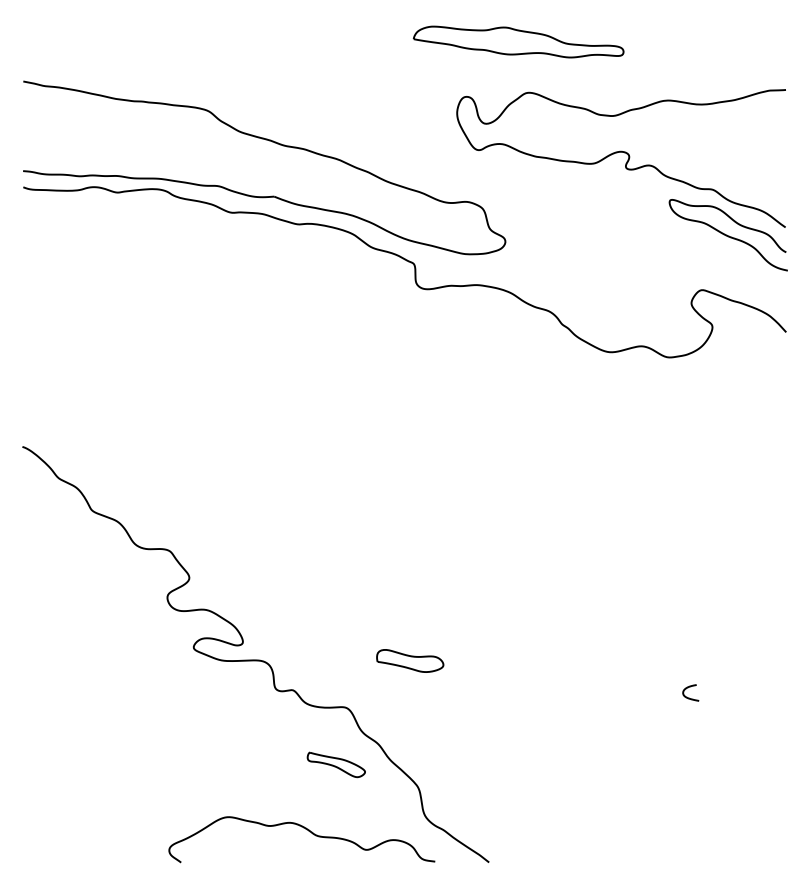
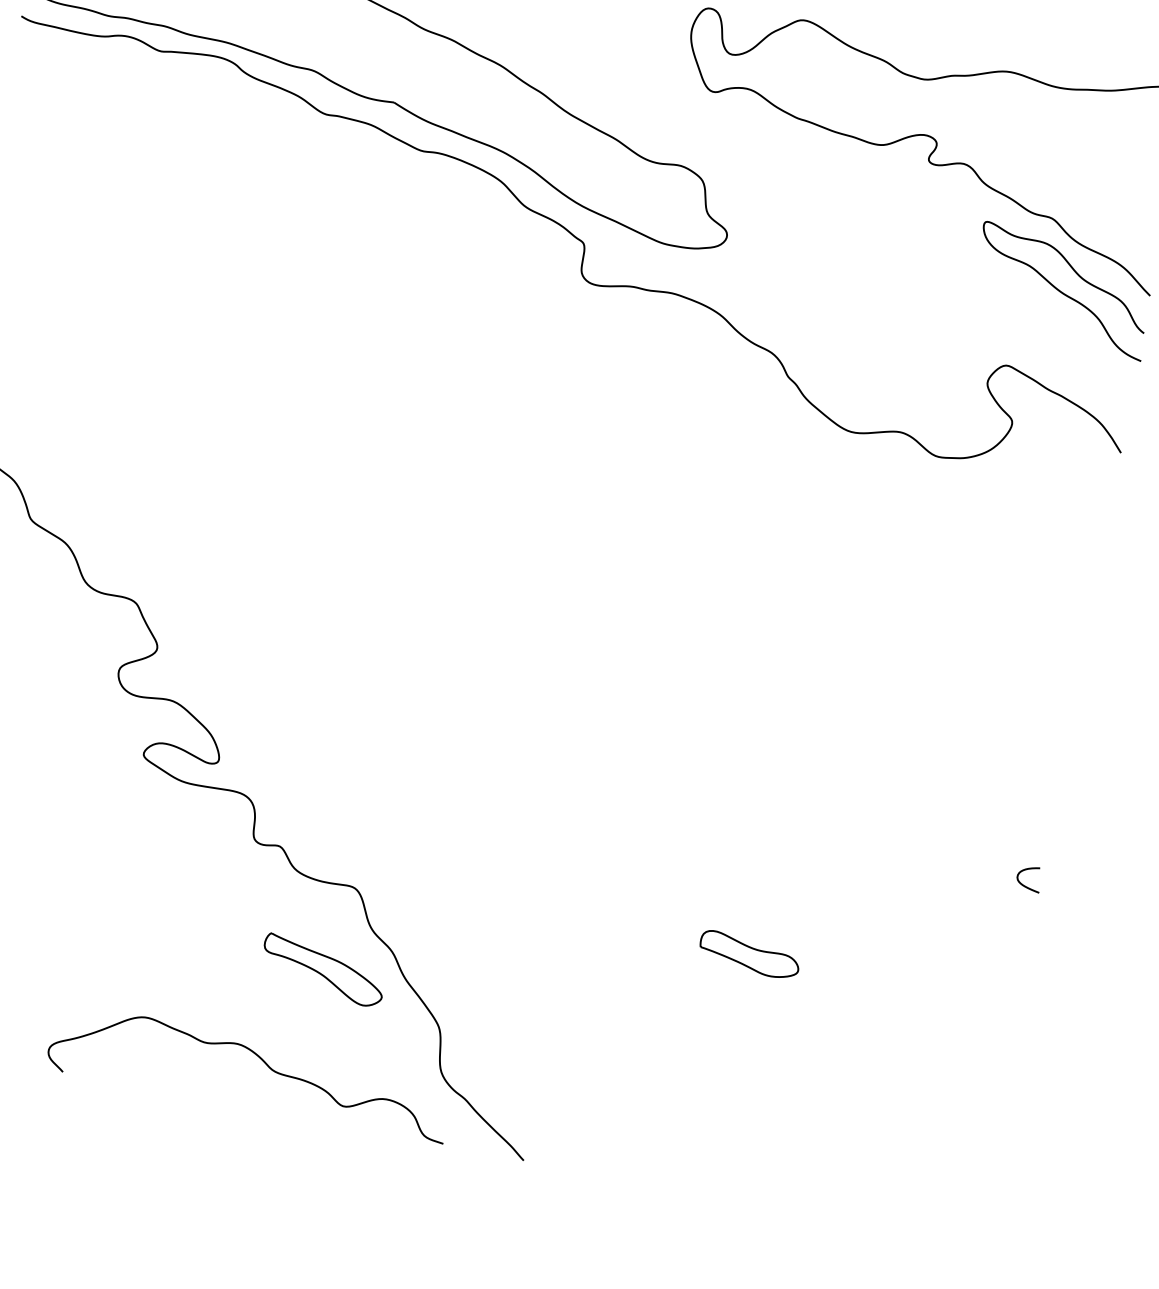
part: (410, 660) -> (750, 954), moved
curve: (688, 688) -> (1026, 871), moved
part: (336, 764) -> (323, 970), size x1.43

